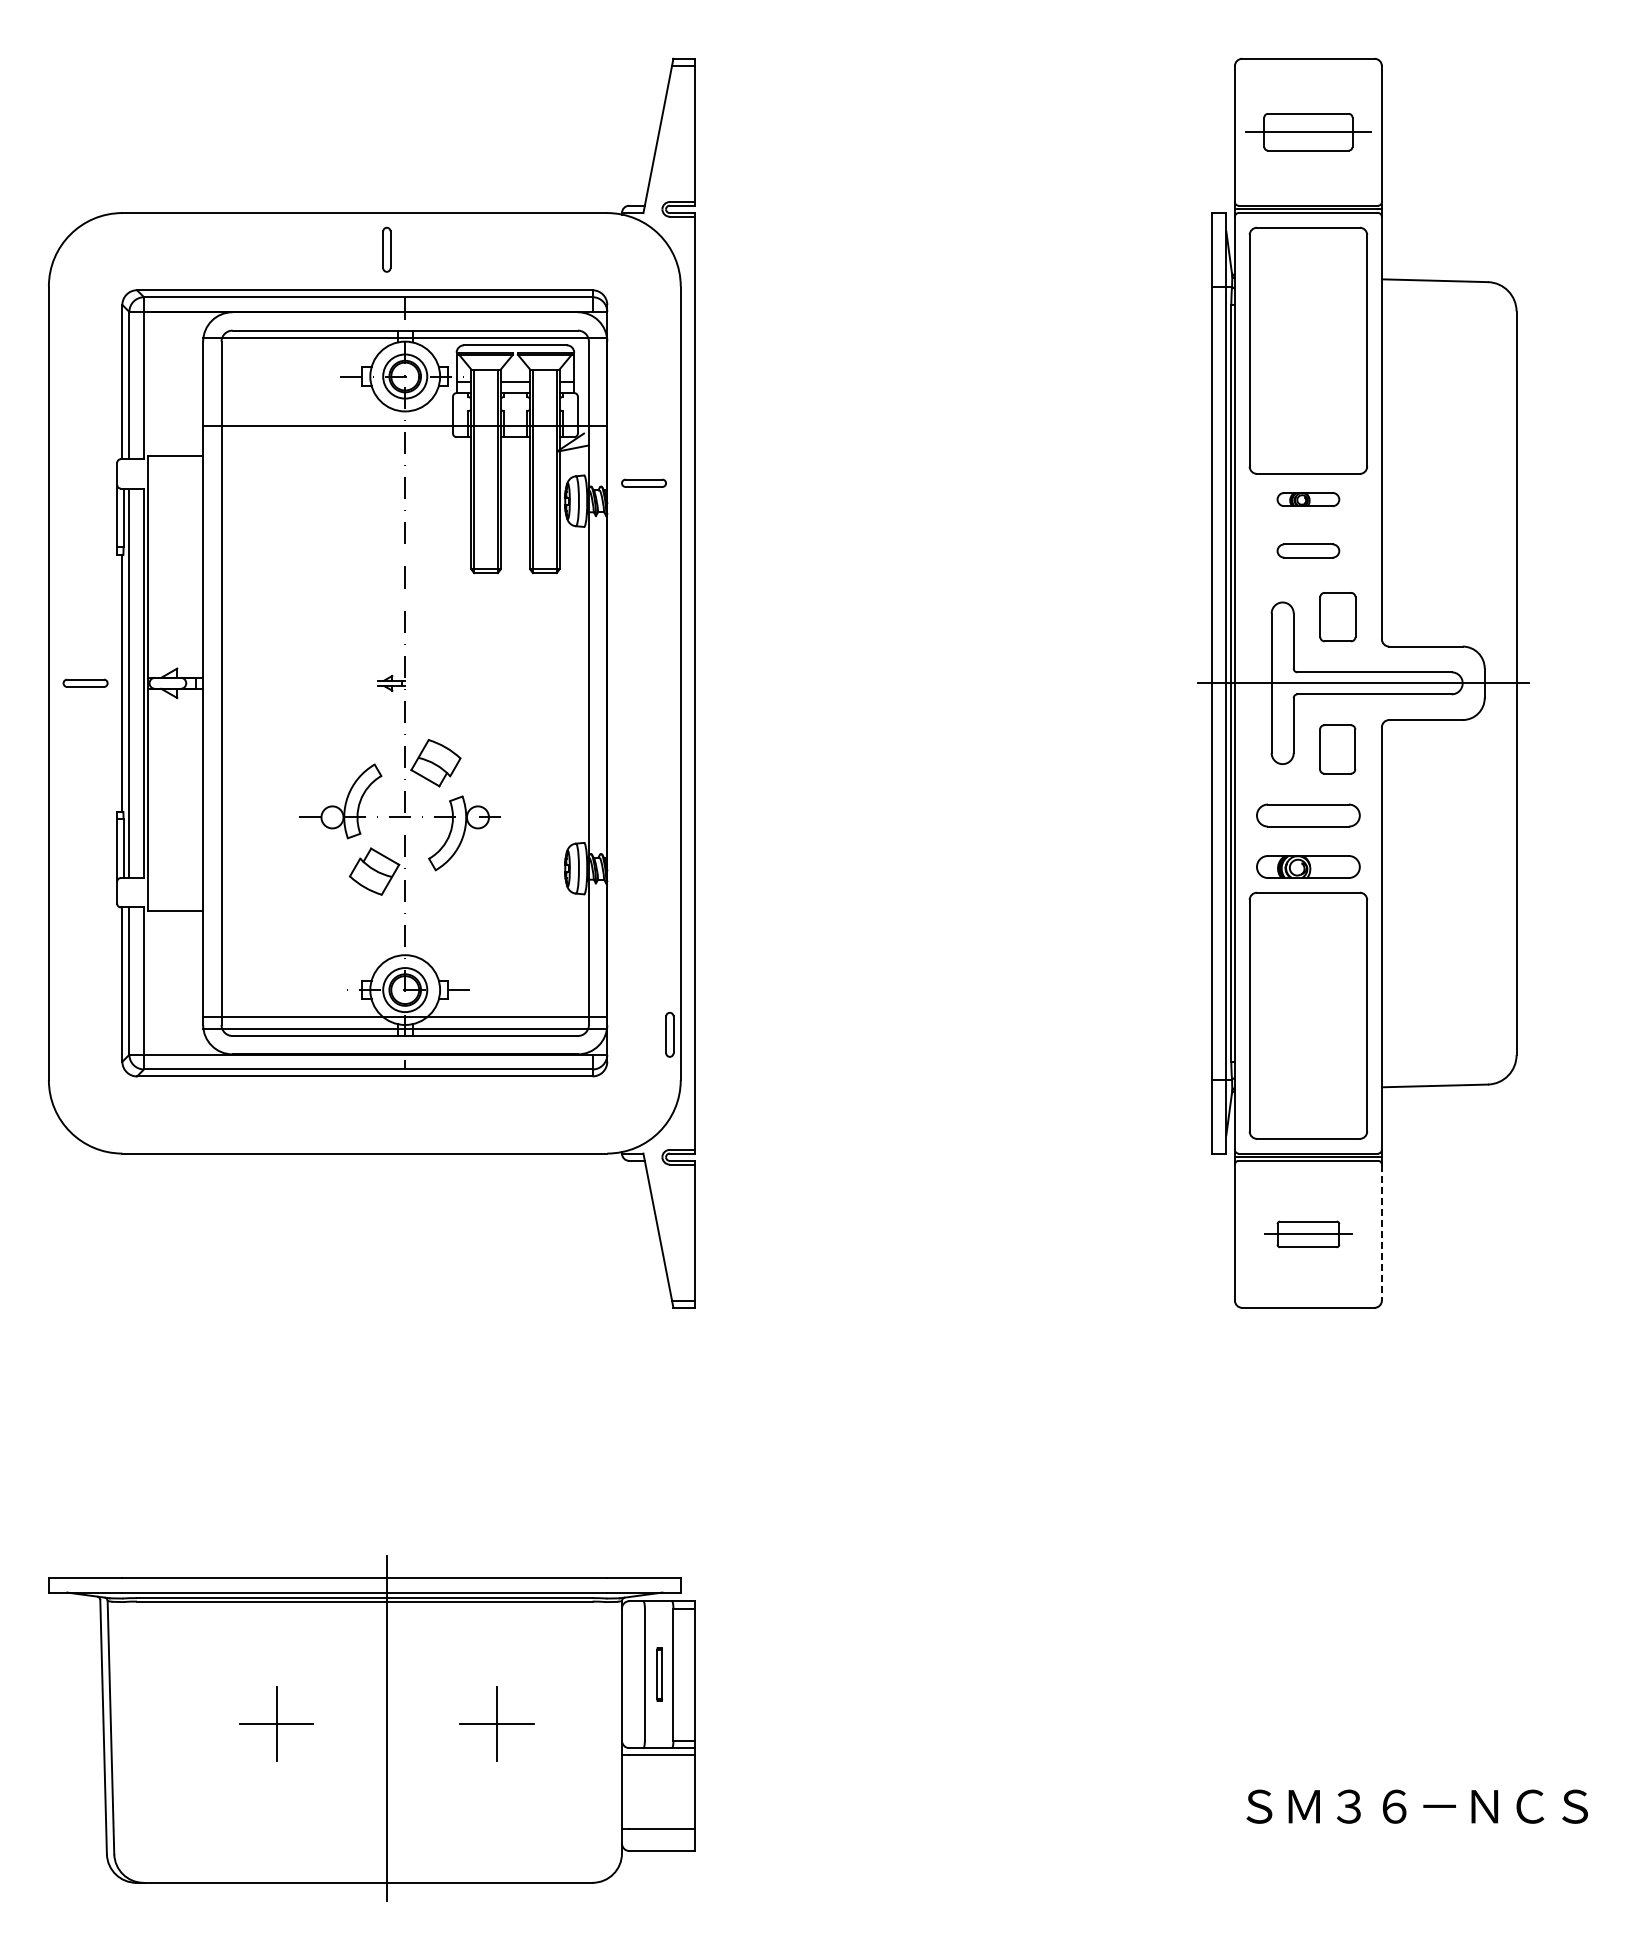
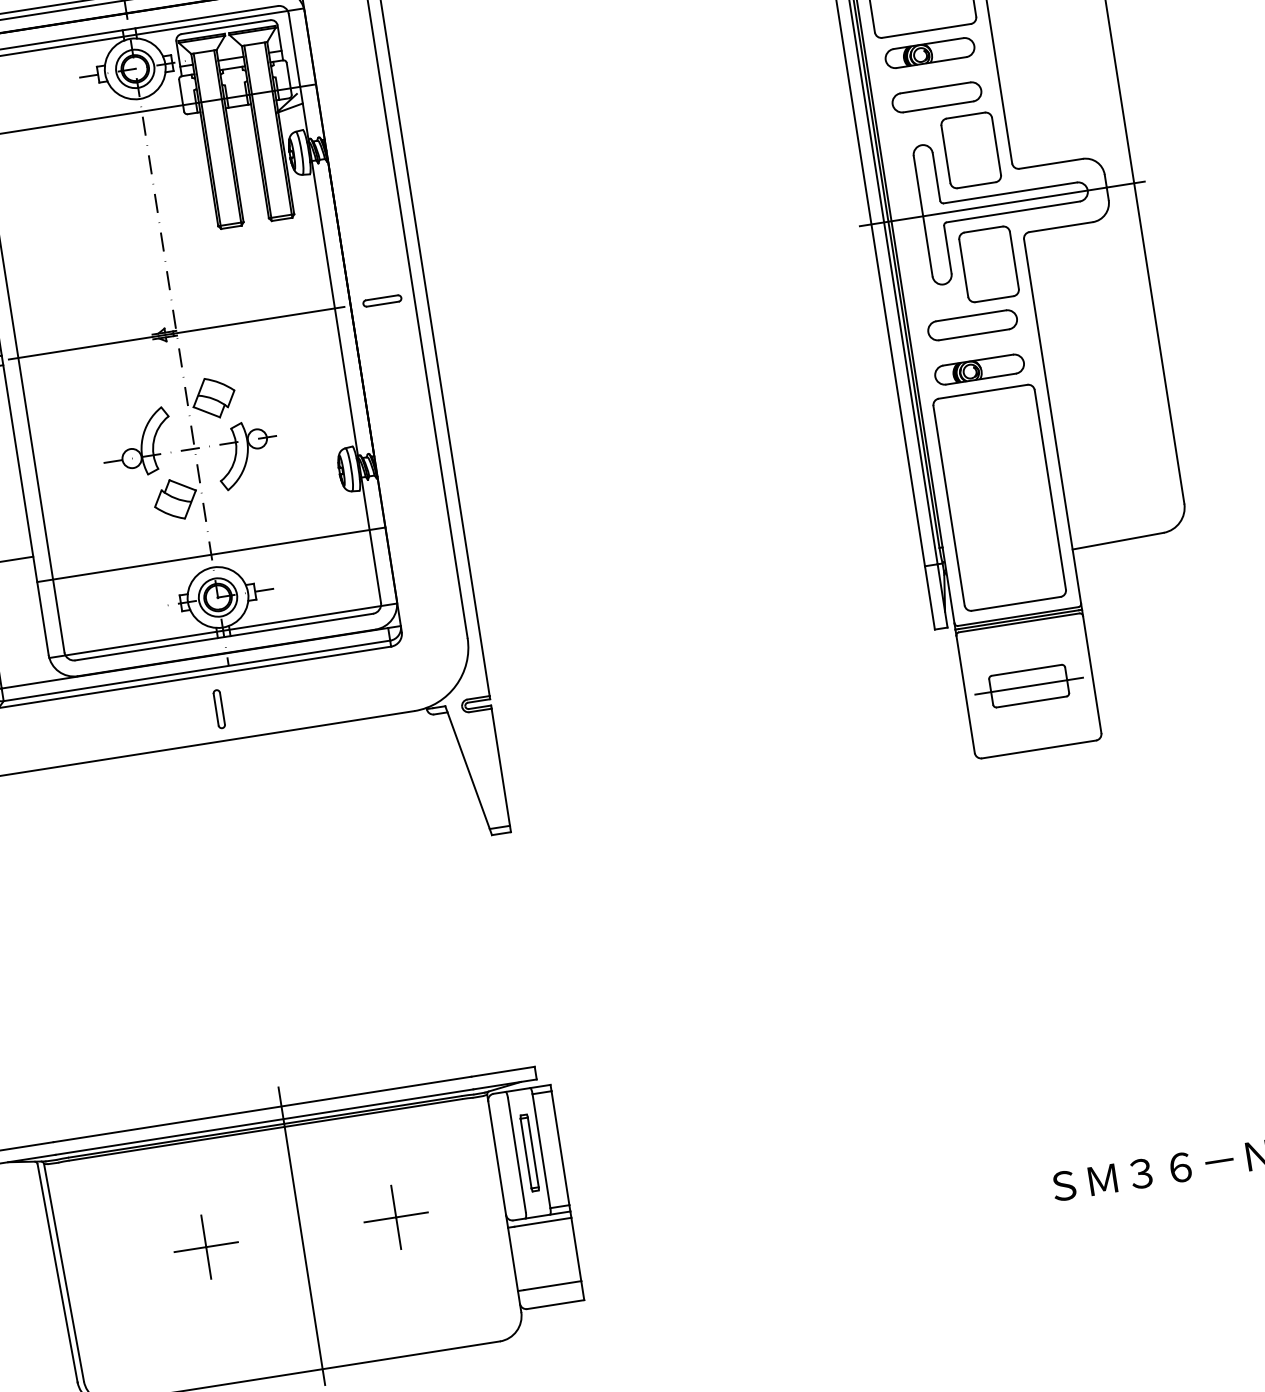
part: (643, 482) -> (381, 300), moved
part: (1308, 499) -> (930, 52), size x1.67
part: (1308, 550) -> (936, 96), size x1.67
part: (1337, 616) -> (970, 149), size x1.67
line: (404, 683) -> (176, 333), added
part: (1337, 749) -> (988, 264), size x1.67
line: (405, 1017) -> (211, 554), moved
part: (669, 1034) -> (218, 708), moved
line: (1381, 1232) -> (1091, 674), dashed -> solid
part: (1308, 1234) -> (1029, 686), size x1.43
part: (659, 1674) -> (529, 1152), size x1.67

